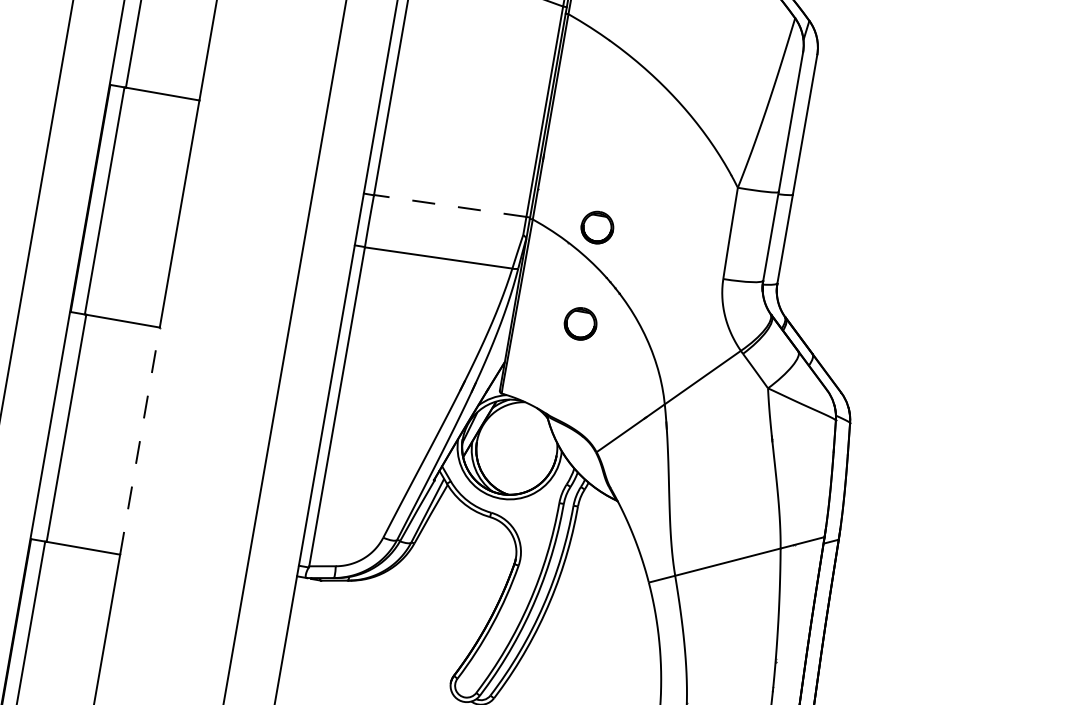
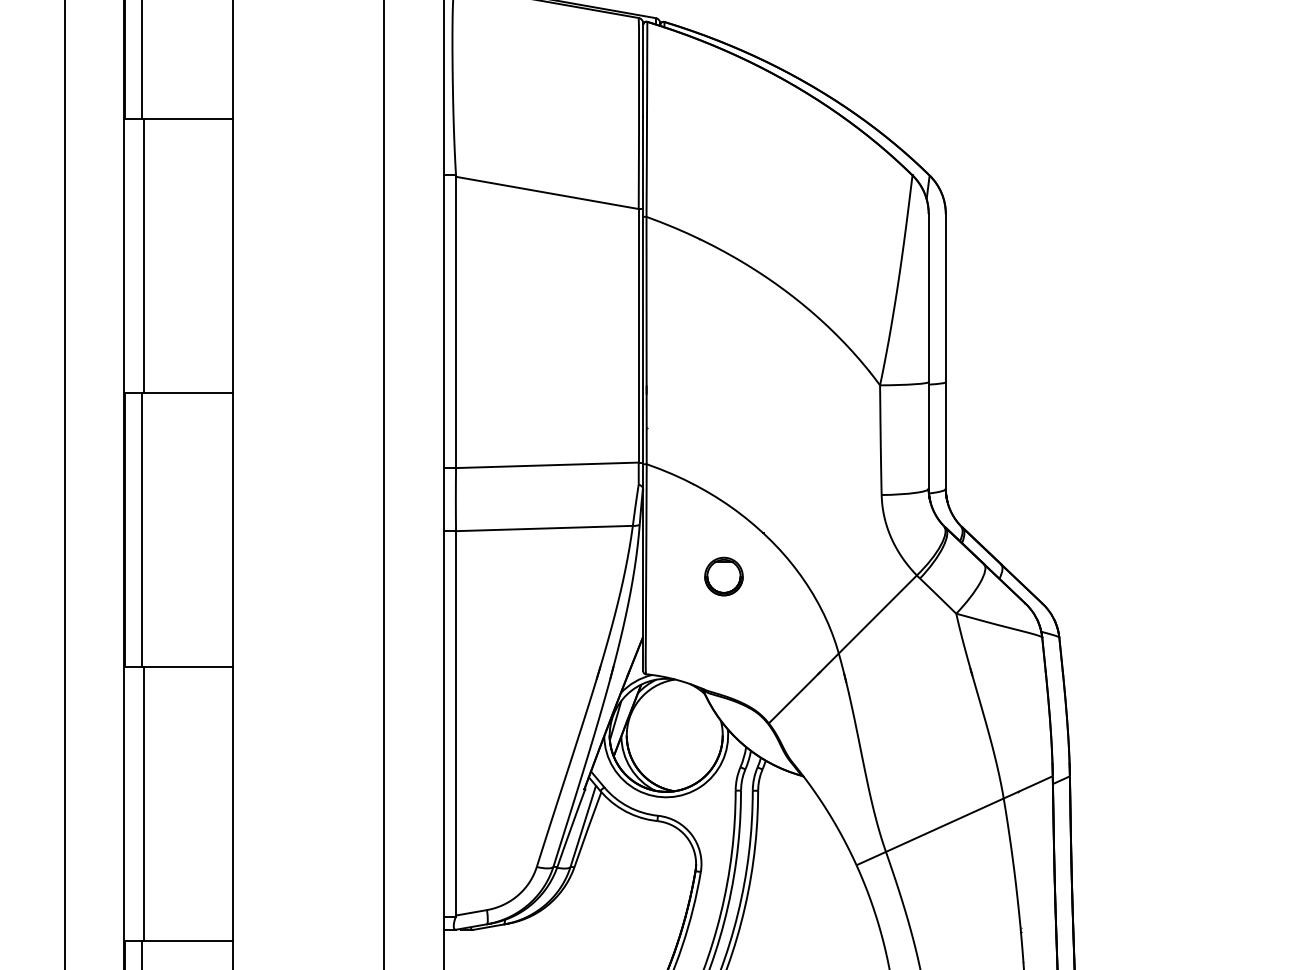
line: (449, 205) -> (546, 465), dashed -> solid
part: (597, 227) -> (723, 460), removed
line: (139, 440) -> (232, 803), dashed -> solid

